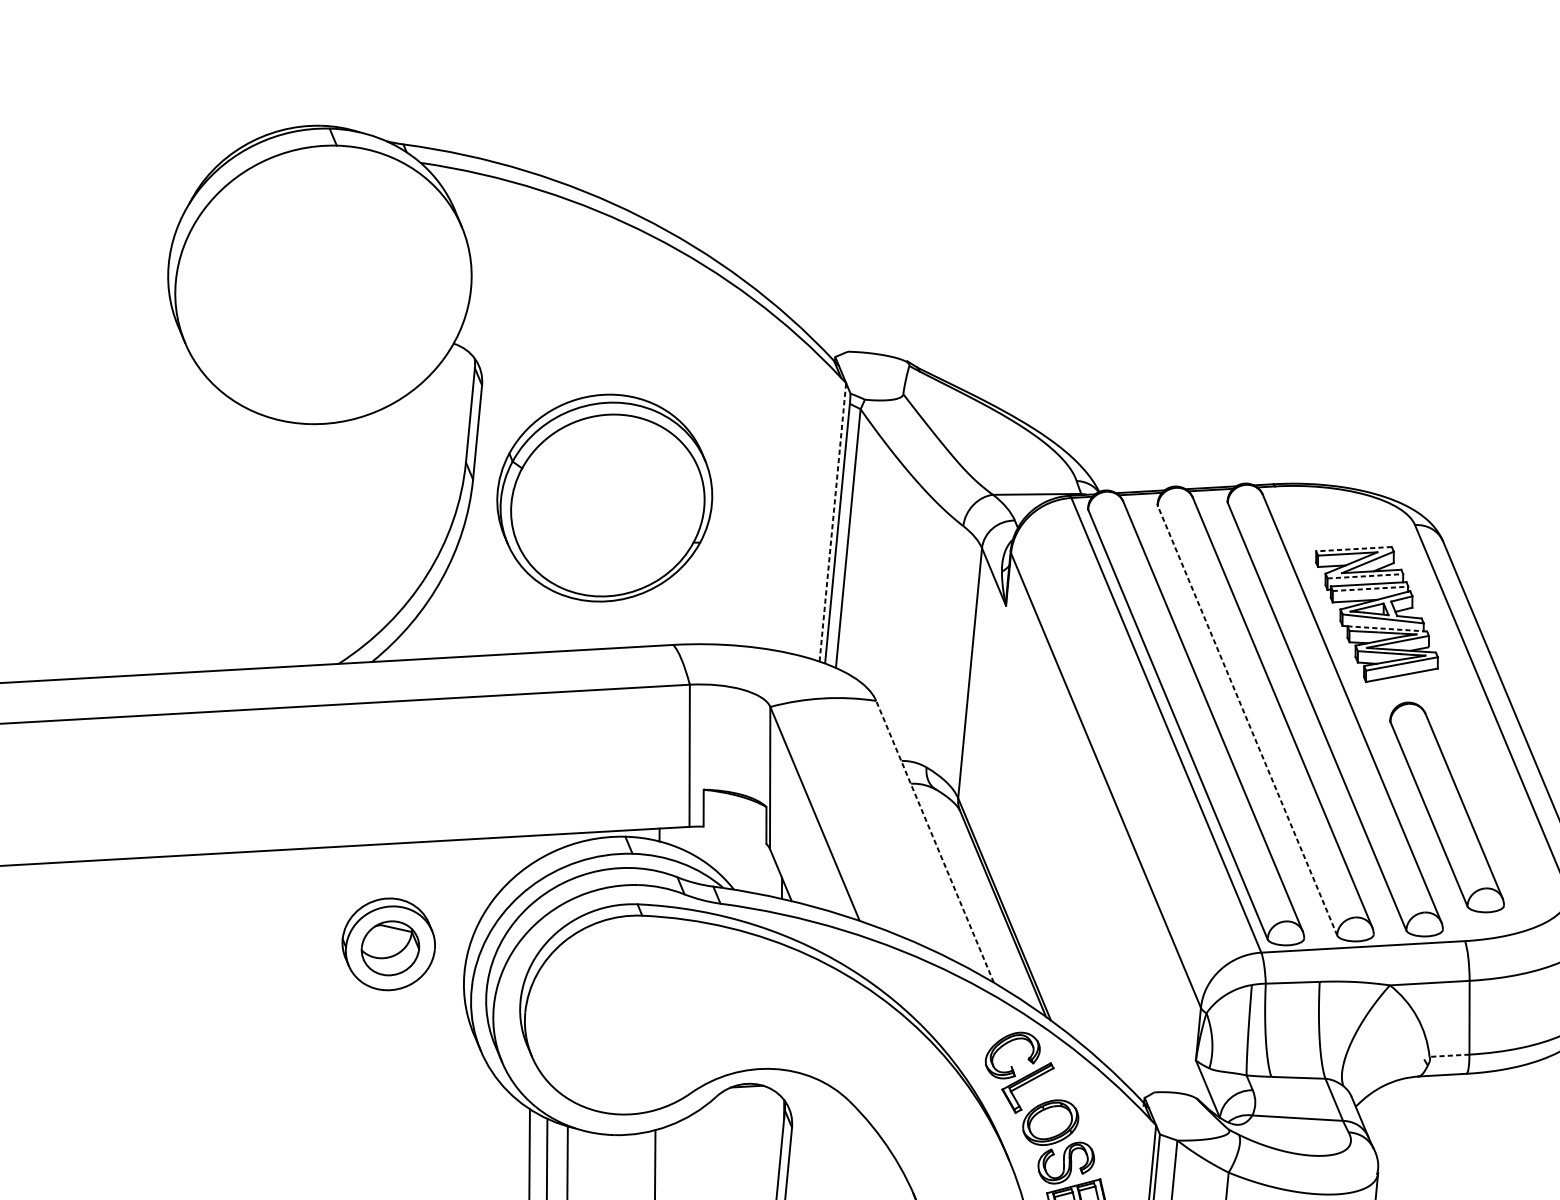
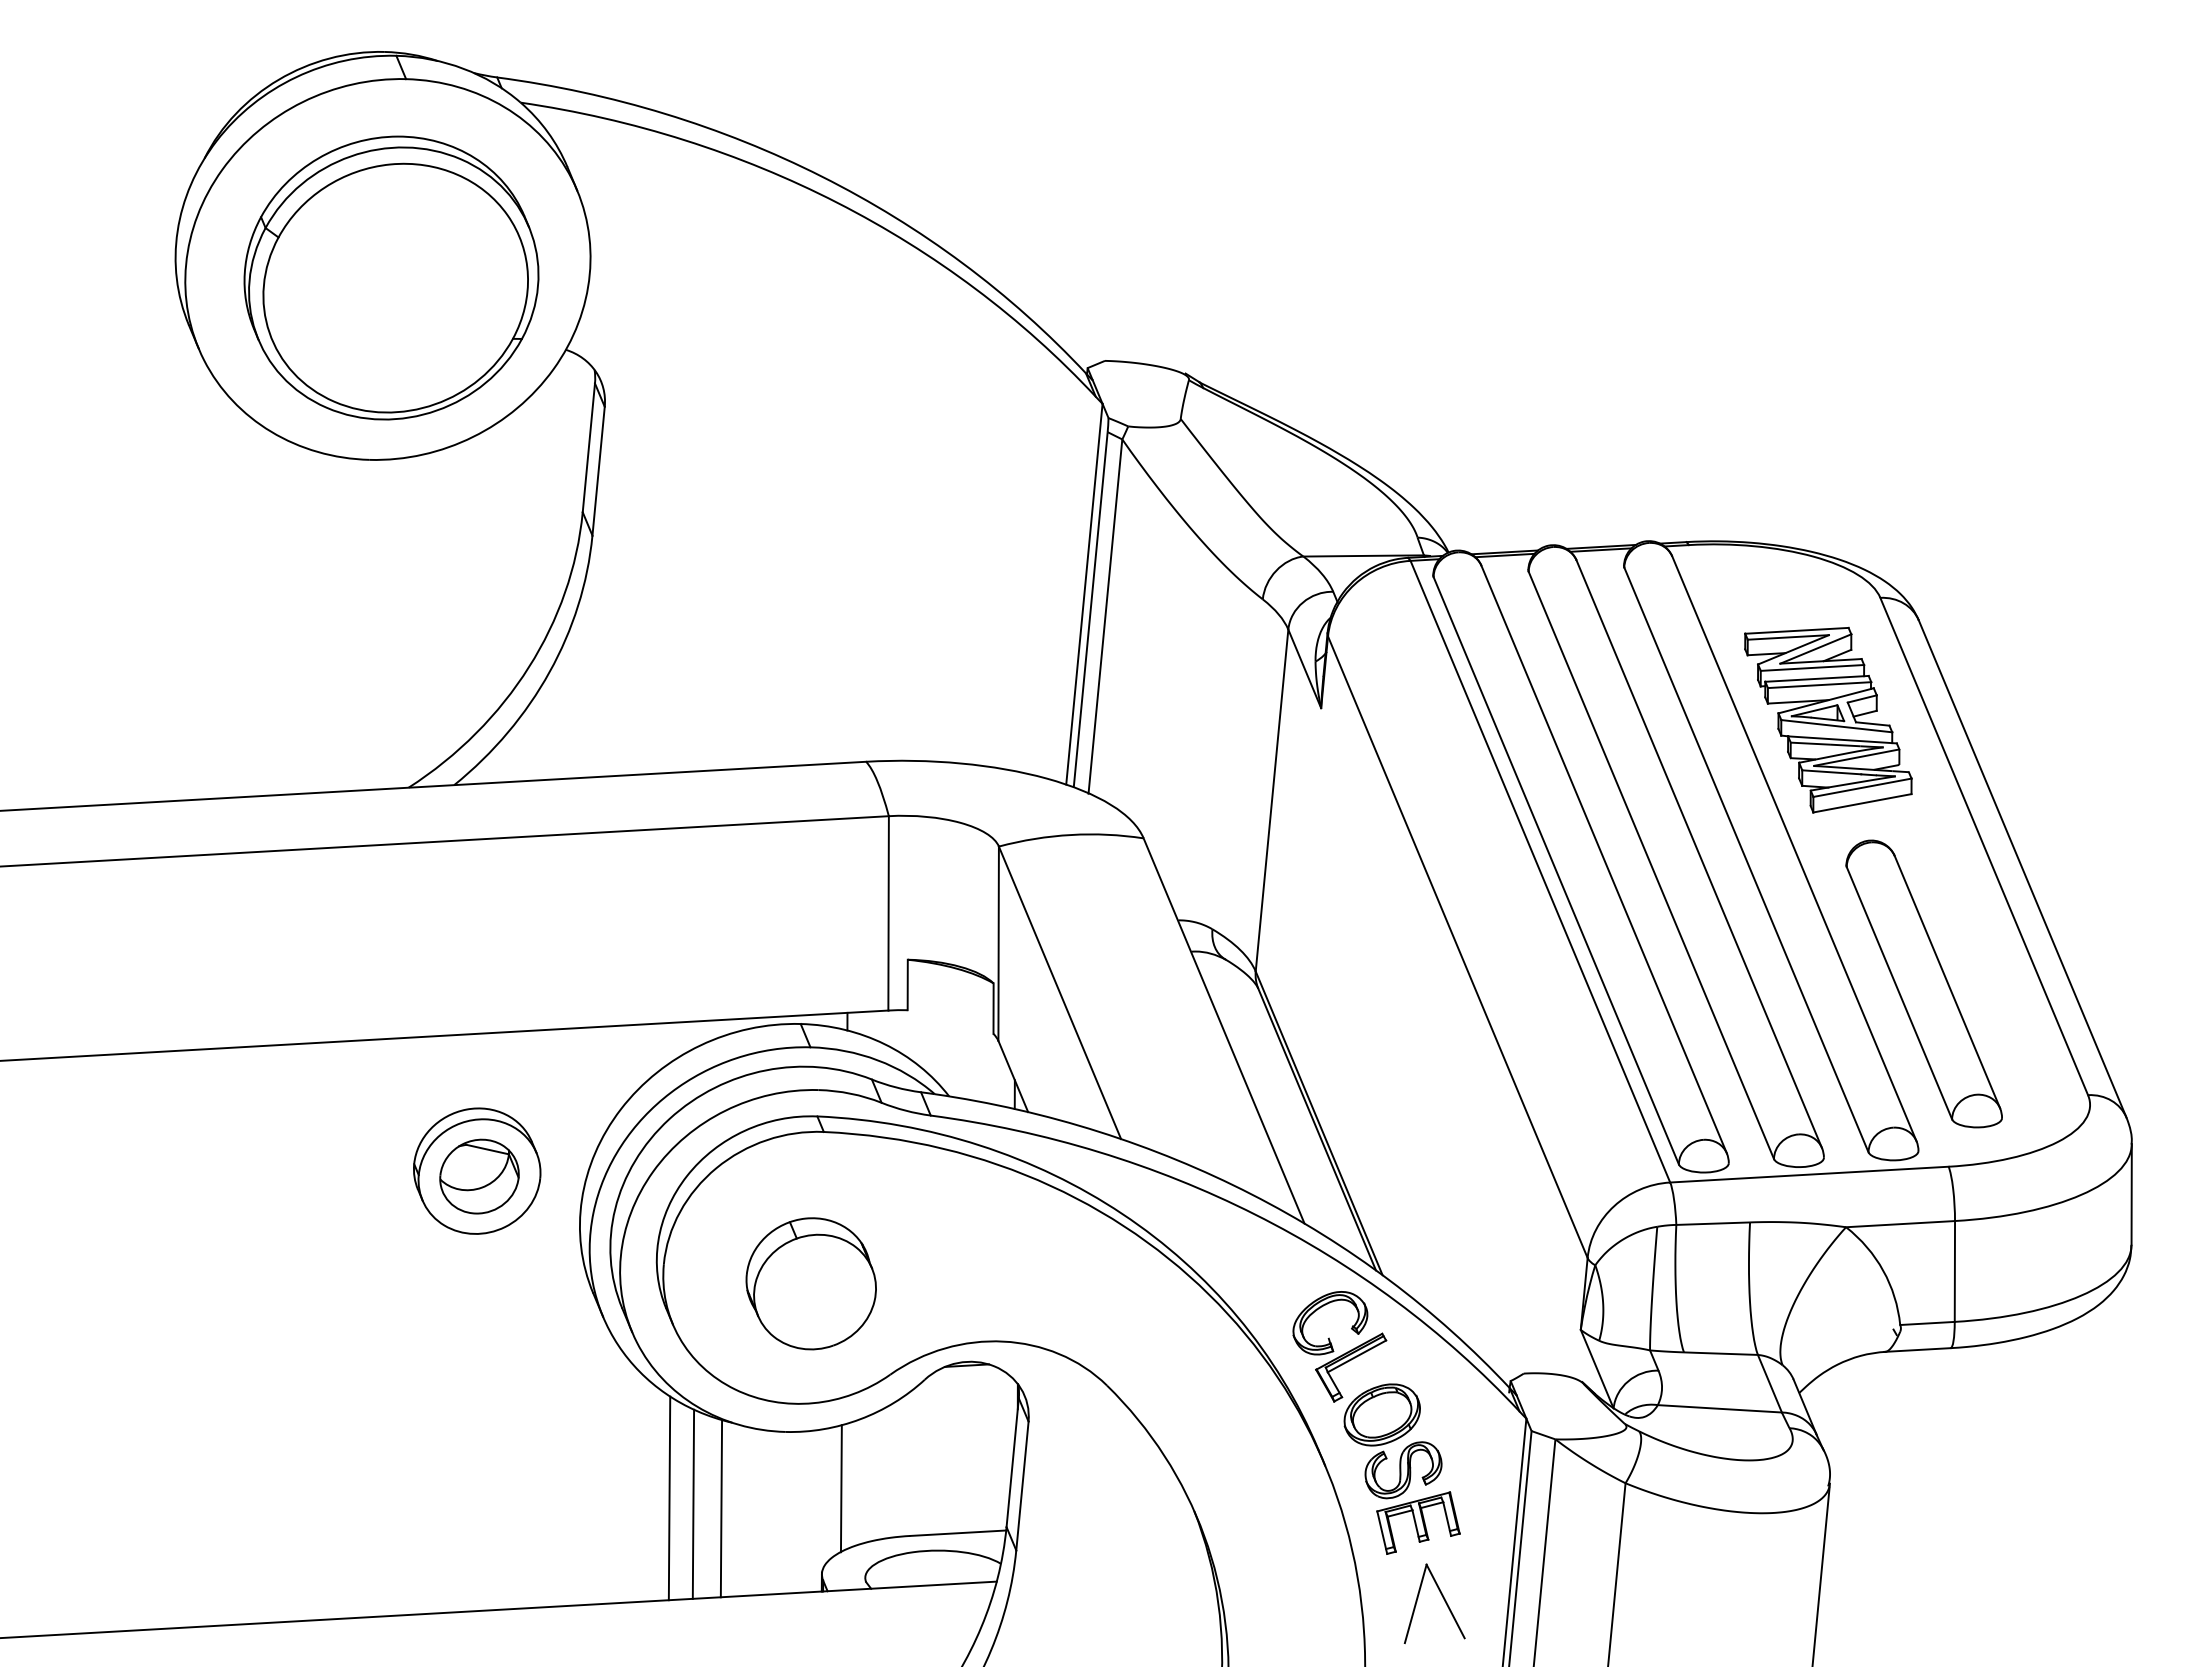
part: (604, 497) -> (391, 277), moved
line: (832, 521) -> (1084, 593), dashed -> solid
line: (1353, 548) -> (1796, 630), dashed -> solid
line: (1365, 575) -> (1812, 667), dashed -> solid
line: (1370, 589) -> (1819, 685), dashed -> solid
line: (1386, 628) -> (1841, 739), dashed -> solid
line: (1247, 720) -> (1651, 864), dashed -> solid
line: (935, 841) -> (1224, 1030), dashed -> solid
part: (632, 1026) -> (810, 1283), added
line: (1448, 1055) -> (1926, 1323), dashed -> solid

